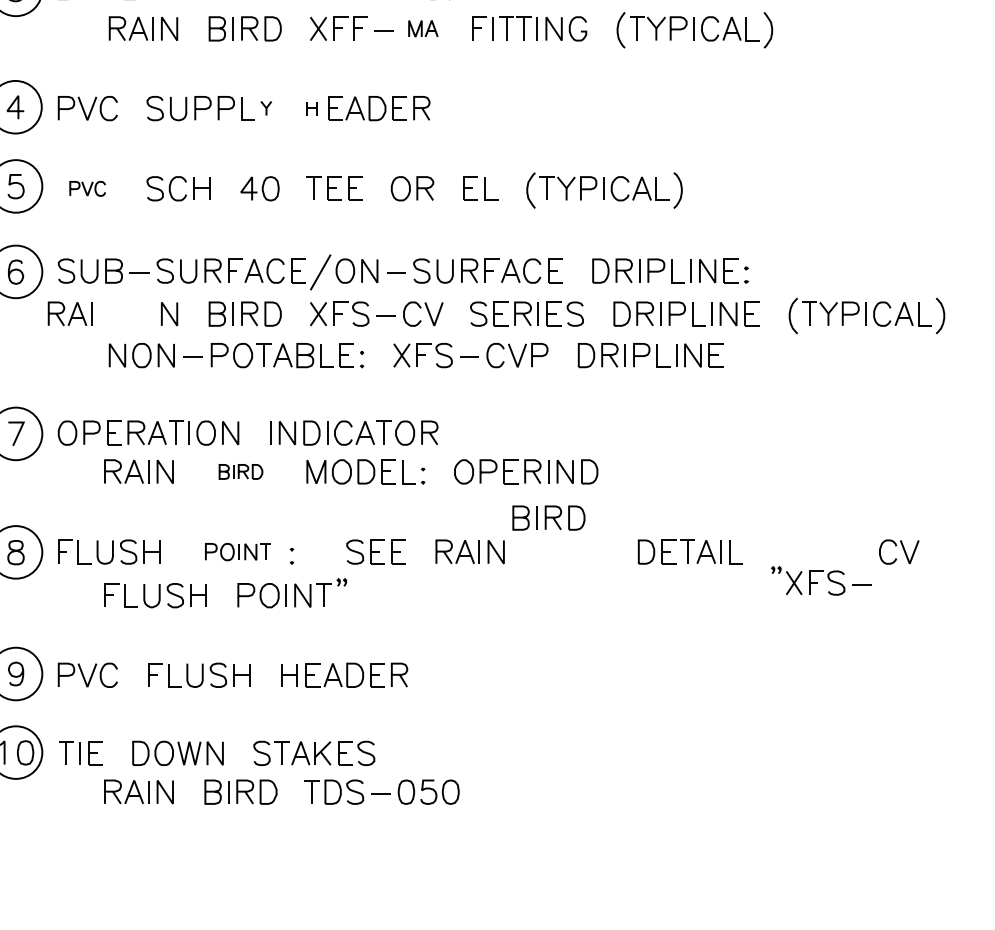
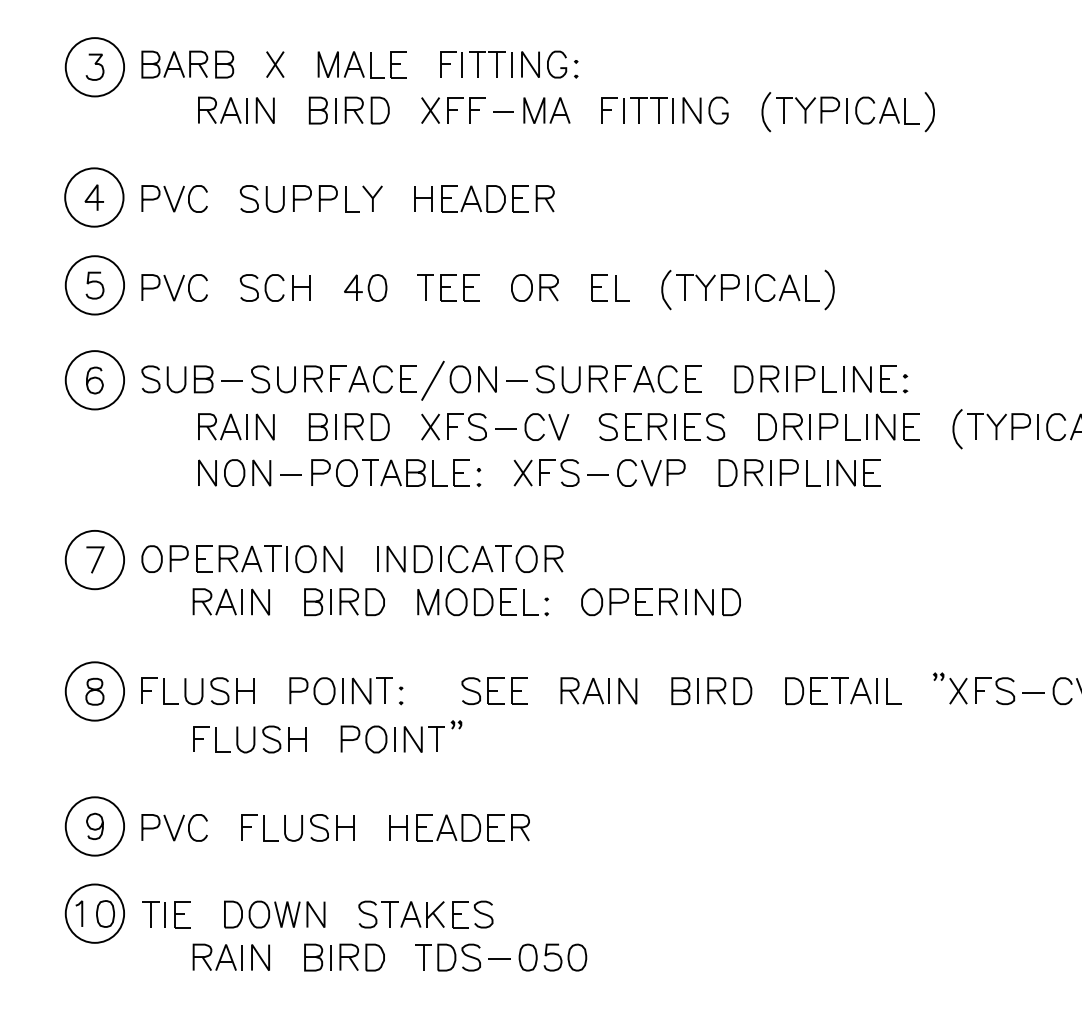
part: (423, 28) -> (547, 110), size x1.43
part: (266, 108) -> (372, 198), size x1.67
part: (311, 108) -> (422, 198), size x1.67
part: (87, 188) -> (174, 287), size x1.67
part: (69, 313) -> (221, 426), moved
part: (240, 471) -> (344, 601), size x1.67
part: (548, 517) -> (711, 690), moved
part: (237, 551) -> (340, 690), size x1.43
part: (821, 580) -> (988, 688), moved

